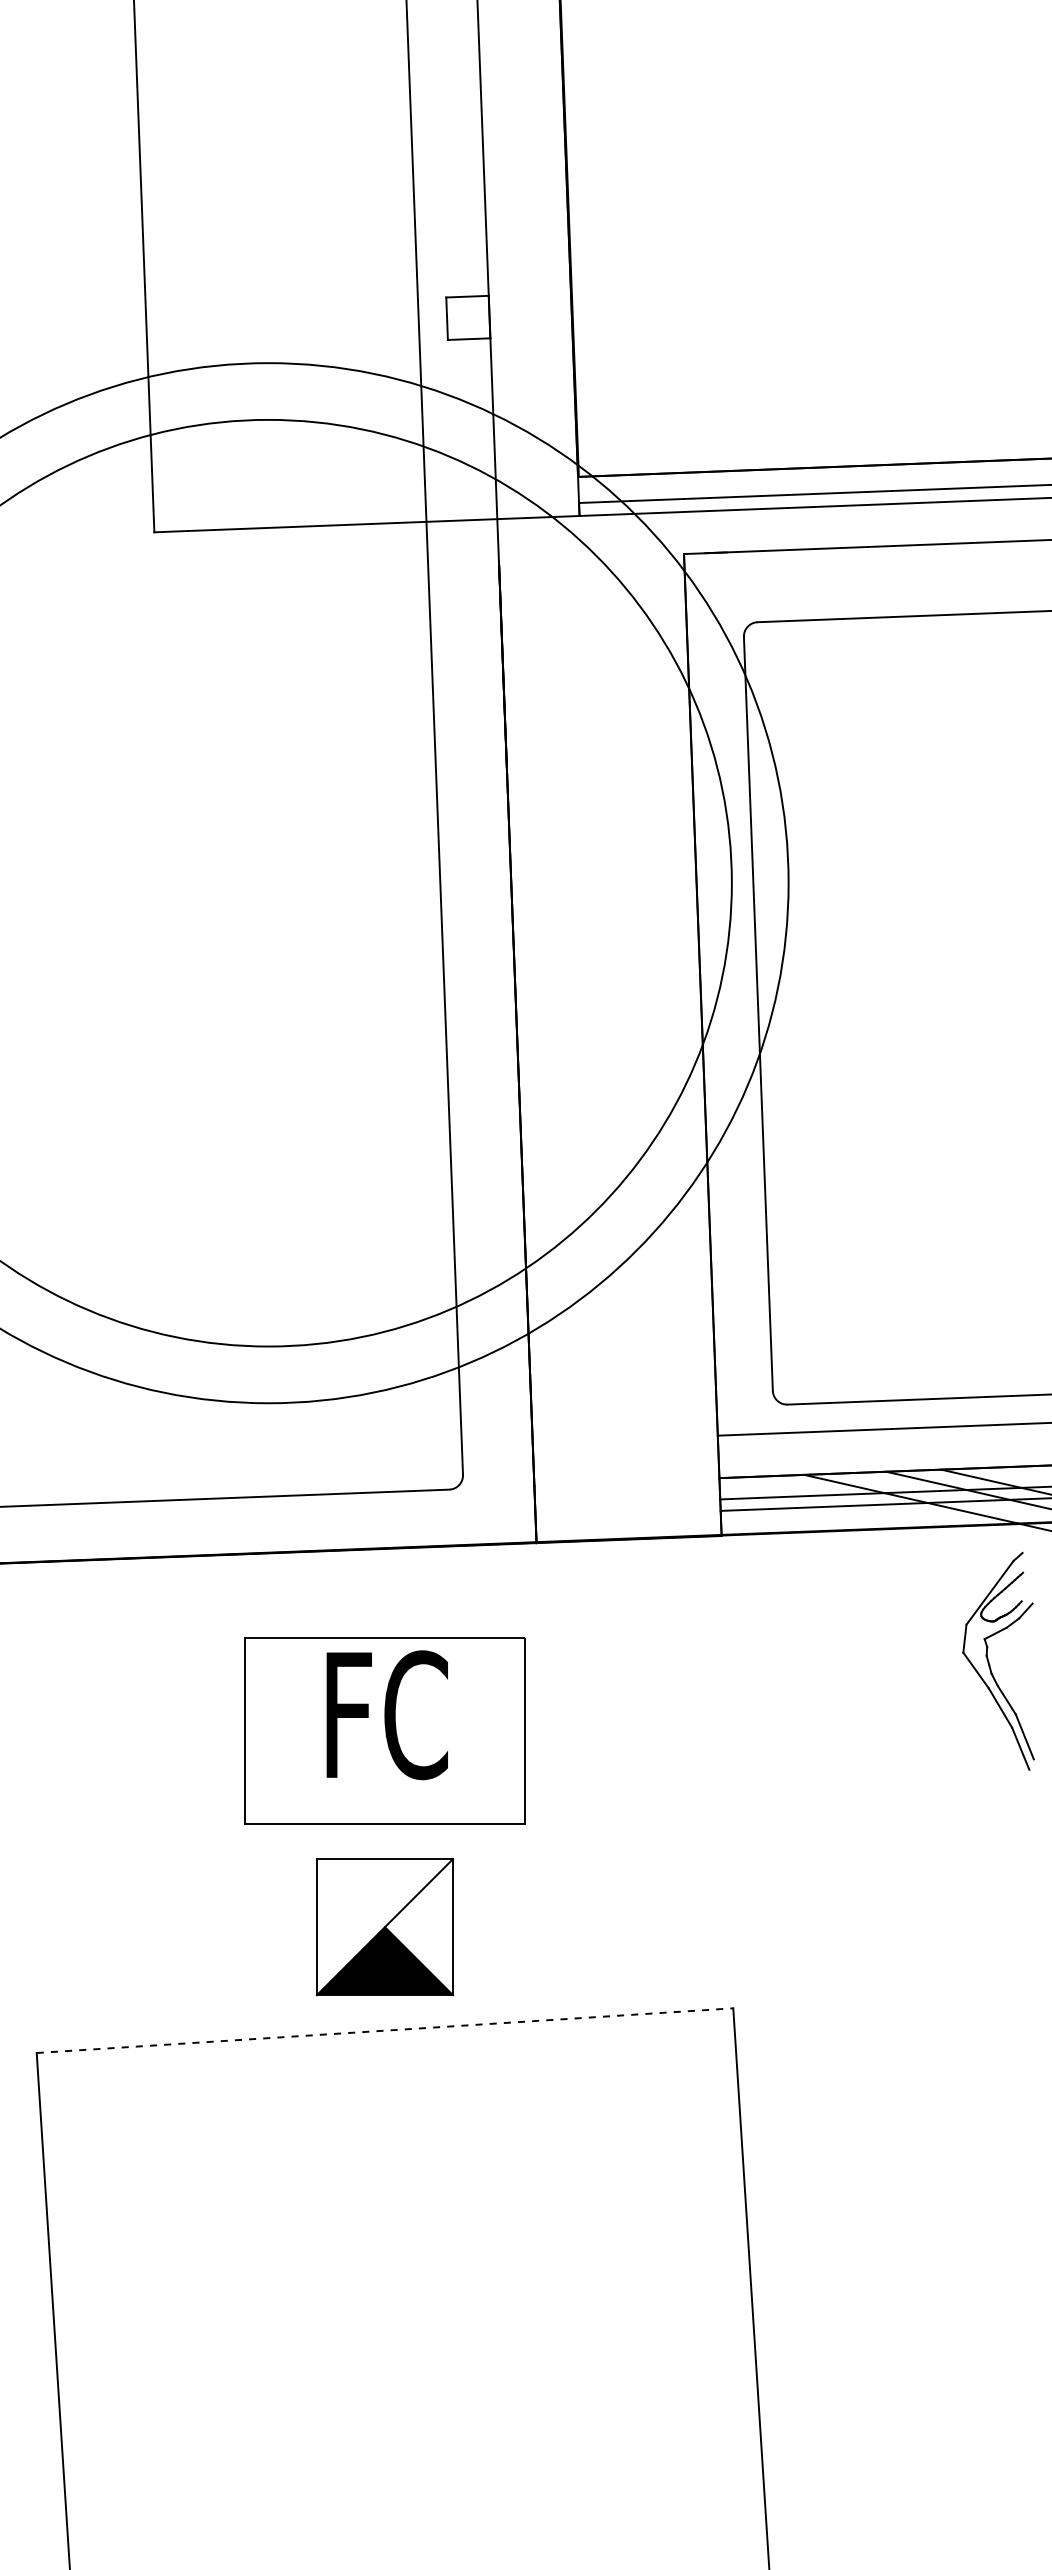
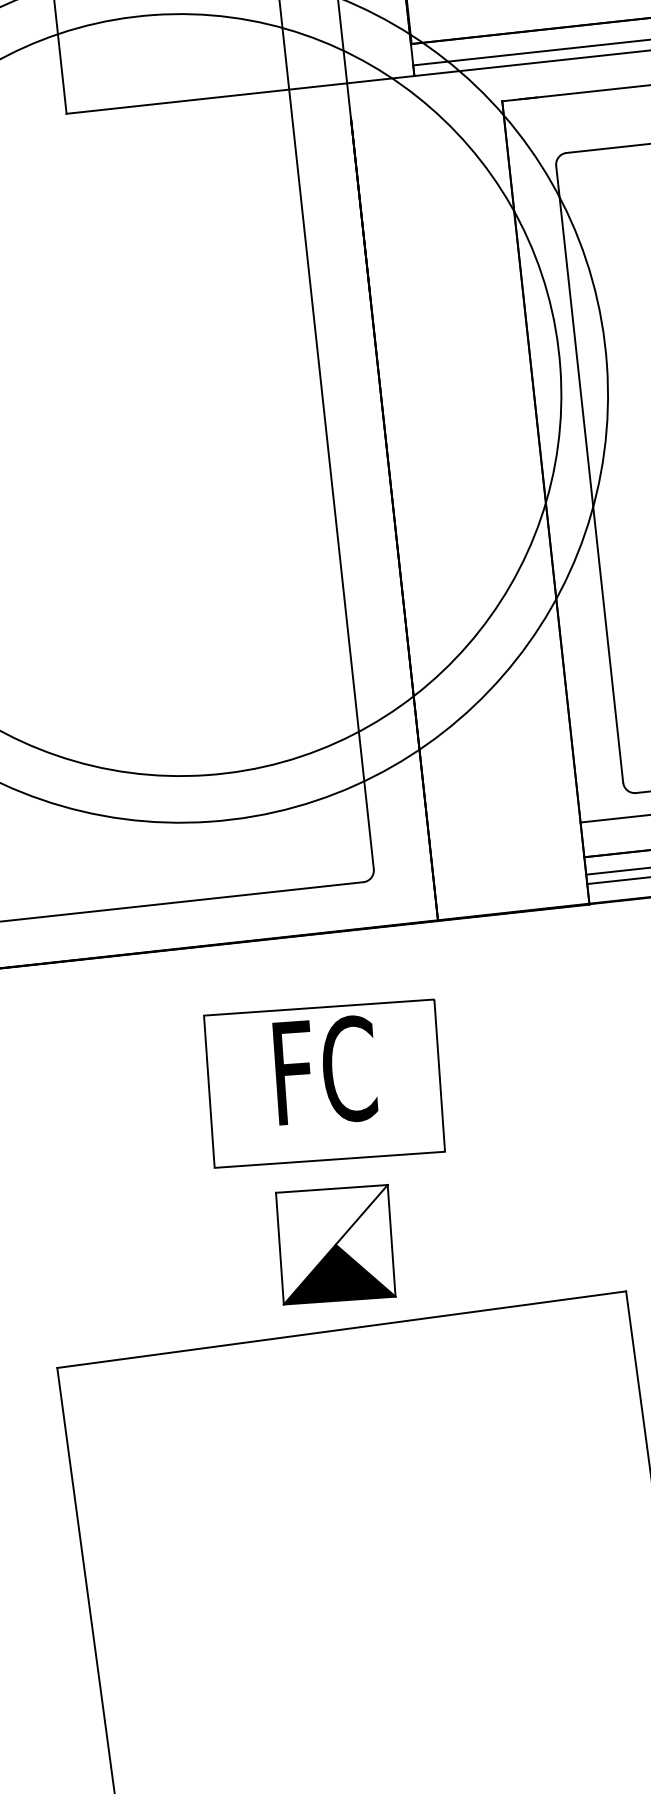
line: (385, 2030) -> (342, 1329), dashed -> solid

